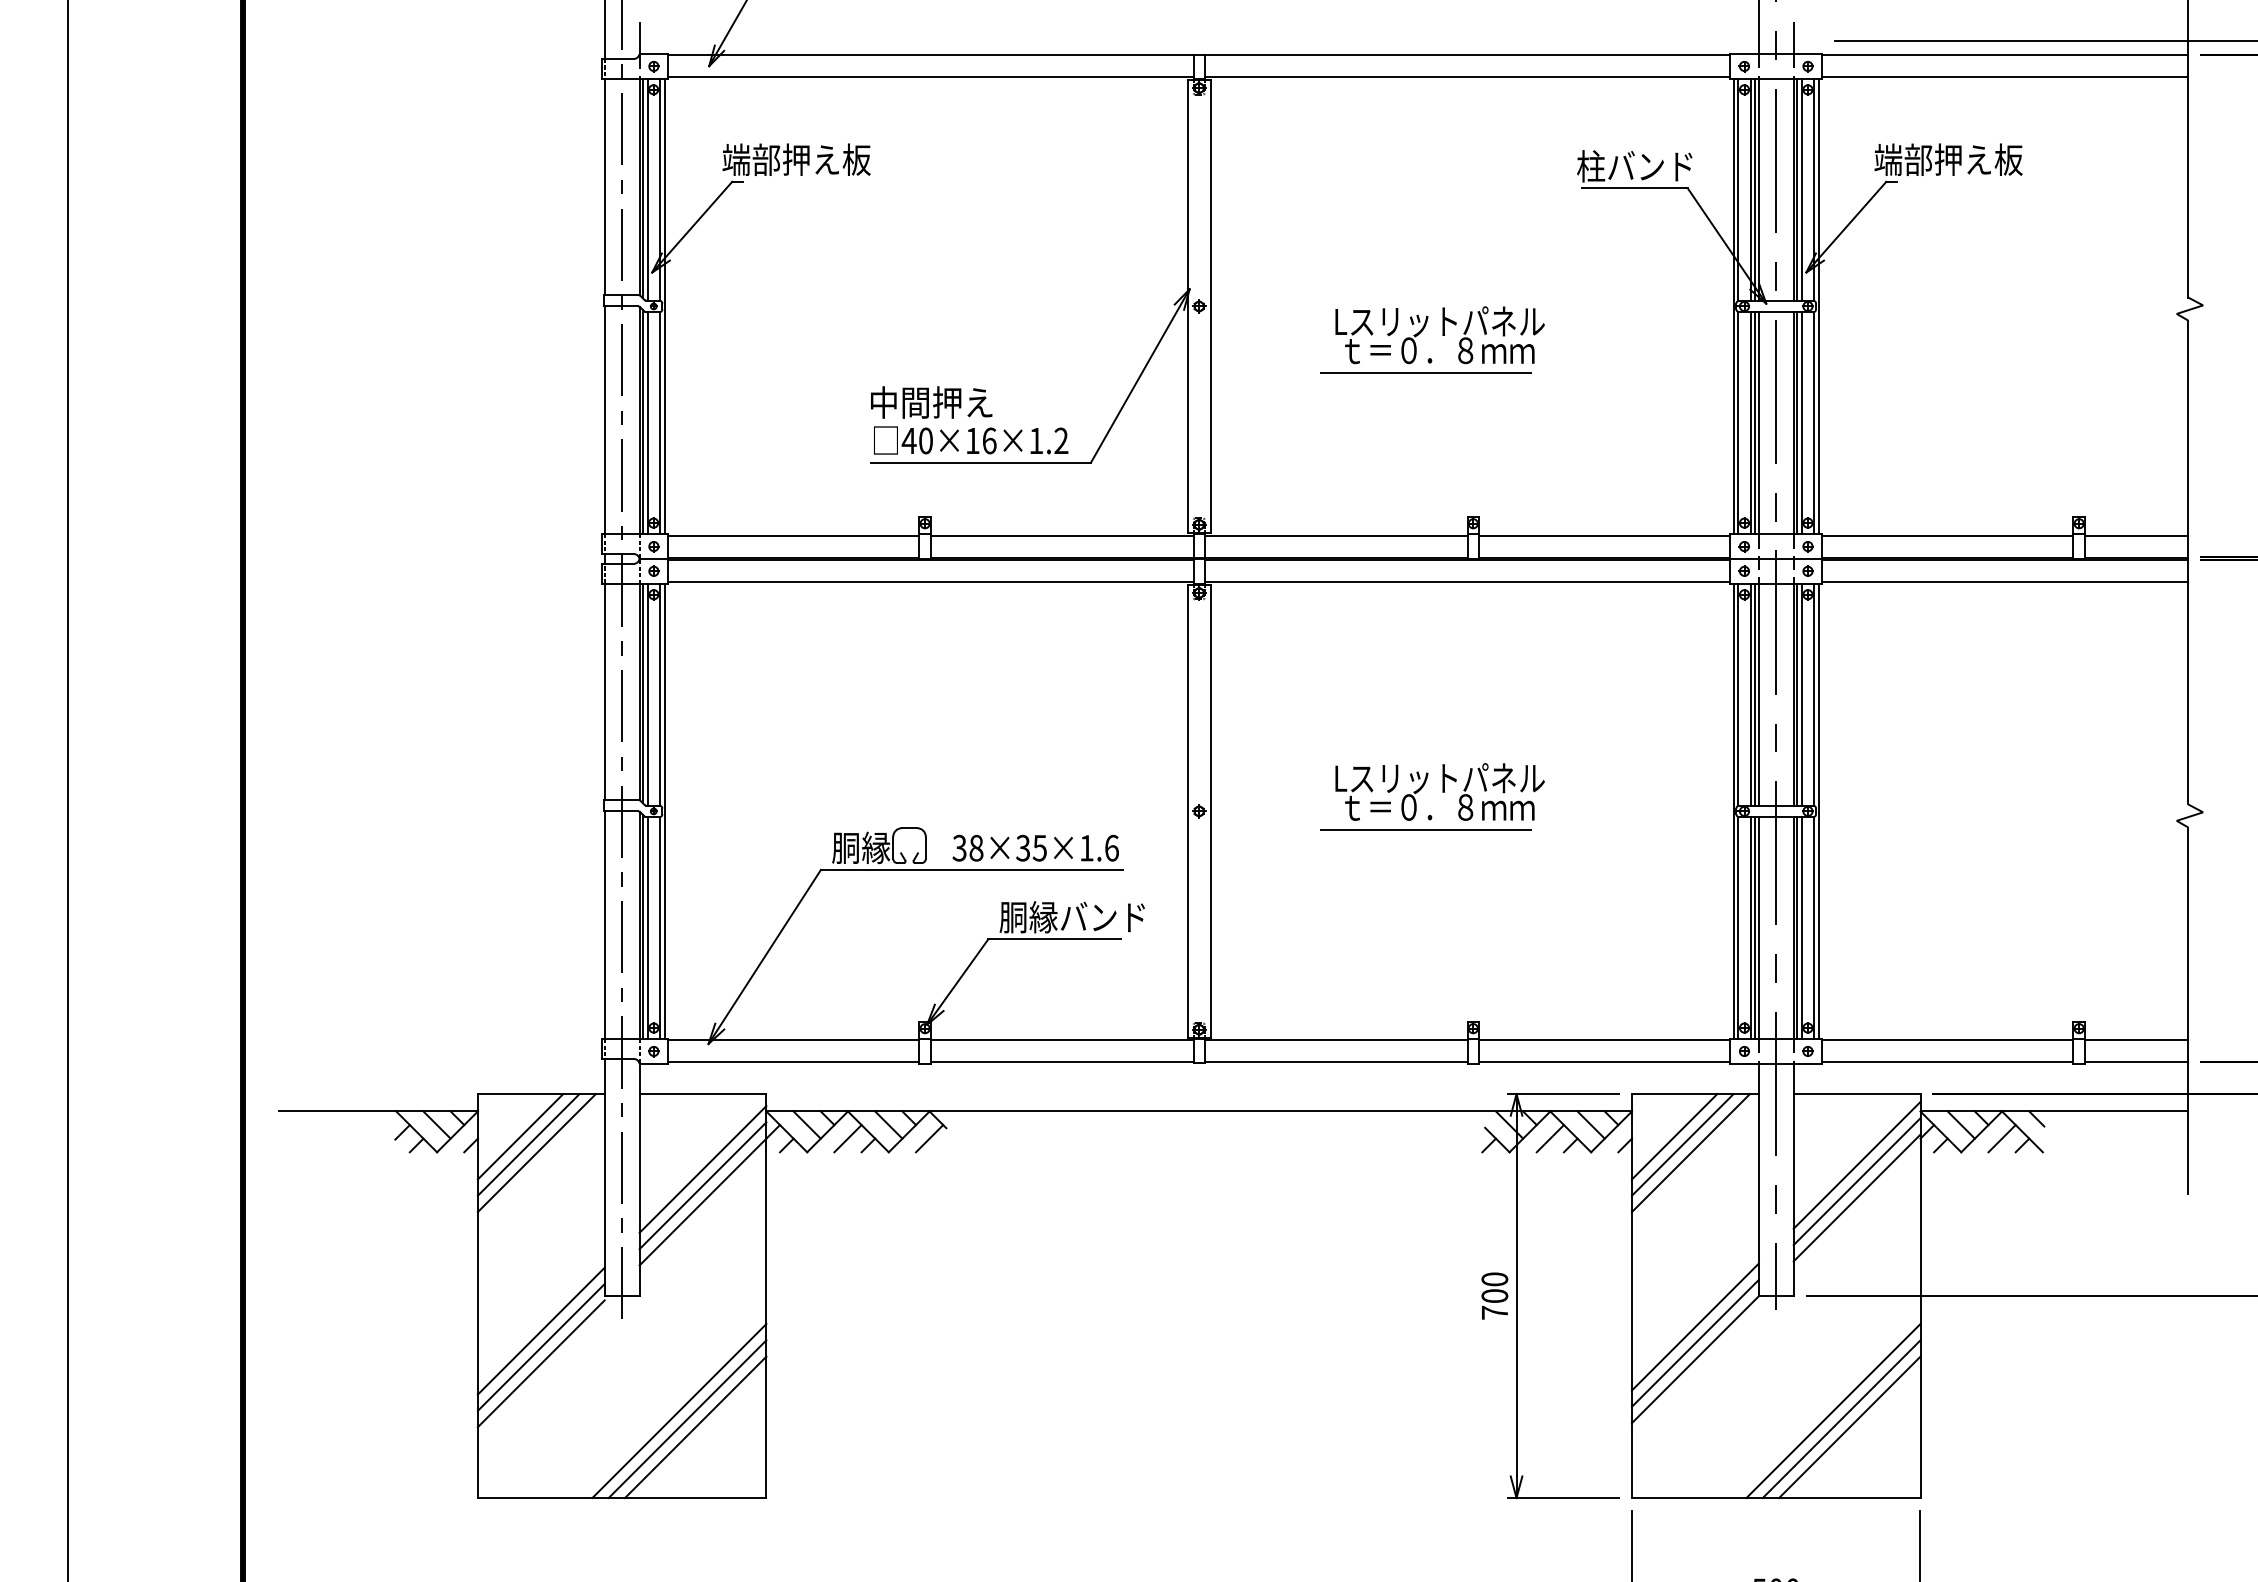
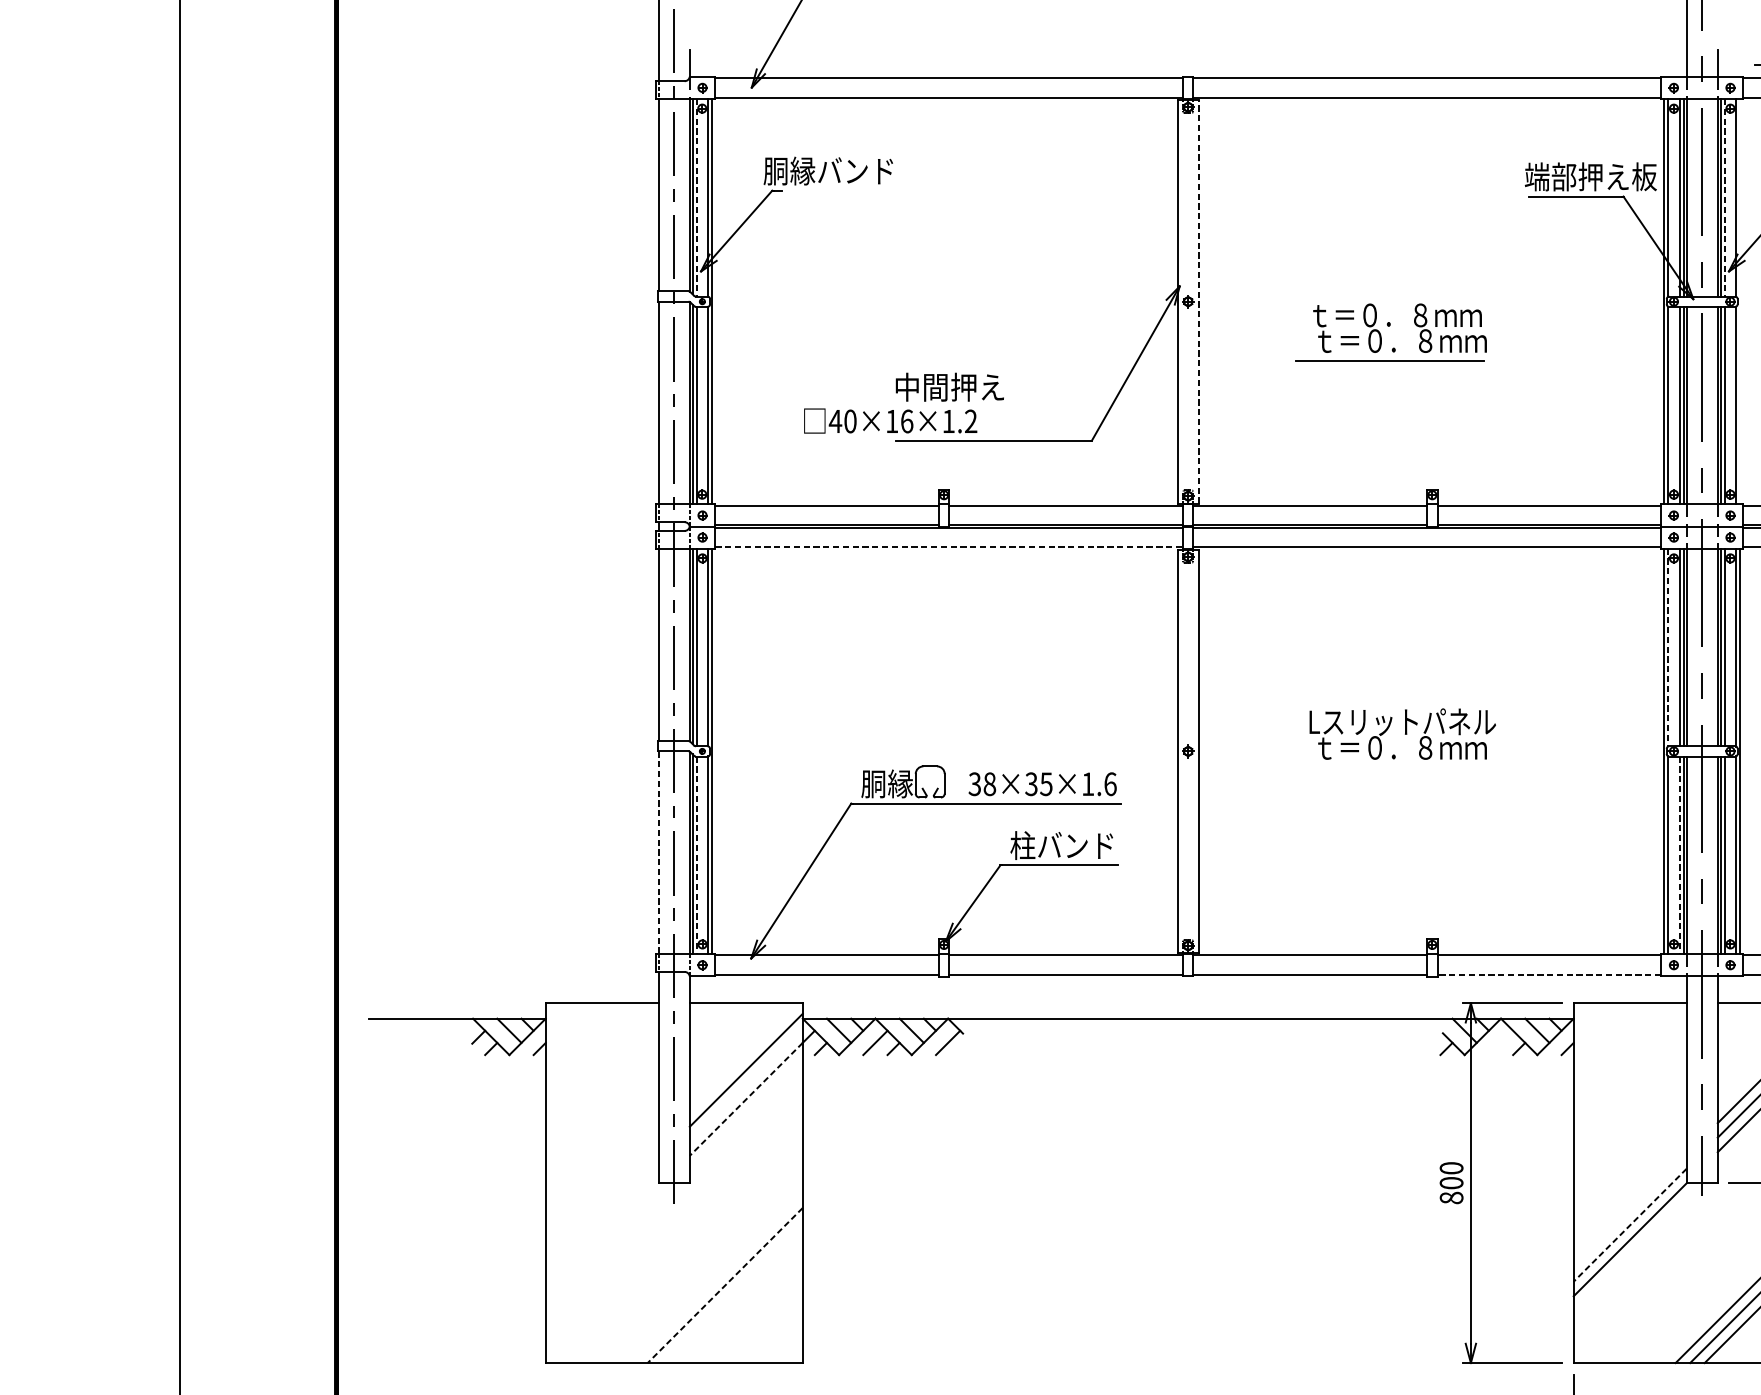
text: (796, 159) -> (829, 170), 端部押え板 -> 胴縁バンド
text: (1651, 166) -> (1591, 177), 柱バンド -> 端部押え板
line: (647, 189) -> (696, 197), solid -> dashed
line: (1801, 189) -> (1724, 197), solid -> dashed
line: (1210, 306) -> (1198, 301), solid -> dashed
line: (1818, 306) -> (1739, 301), removed
text: (1439, 321) -> (1402, 315), Lスリットパネル -> ｔ＝０．８ｍｍ
text: (971, 440) -> (891, 421), moved
line: (931, 582) -> (949, 547), solid -> dashed
line: (1738, 695) -> (1668, 648), solid -> dashed
line: (1425, 829) -> (1389, 767), removed
text: (1071, 916) -> (1074, 845), 胴縁バンド -> 柱バンド
line: (604, 925) -> (658, 853), solid -> dashed
line: (647, 928) -> (696, 855), solid -> dashed
line: (1750, 928) -> (1679, 855), solid -> dashed
line: (1604, 1062) -> (1549, 975), solid -> dashed
line: (520, 1136) -> (583, 1040), removed
line: (1674, 1136) -> (1611, 1040), removed
line: (1549, 1138) -> (1500, 1042), removed
line: (528, 1144) -> (590, 1048), removed
line: (1682, 1144) -> (1618, 1048), removed
line: (536, 1153) -> (597, 1056), removed
line: (1690, 1153) -> (1625, 1056), removed
line: (702, 1185) -> (745, 1084), removed
line: (703, 1202) -> (746, 1099), solid -> dashed
text: (1494, 1312) -> (1451, 1197), 700 -> 800
line: (1694, 1326) -> (1629, 1210), removed
line: (540, 1330) -> (601, 1213), removed
line: (1695, 1343) -> (1630, 1225), solid -> dashed
line: (540, 1347) -> (601, 1228), removed
line: (540, 1363) -> (601, 1243), removed
line: (679, 1411) -> (725, 1285), solid -> dashed
line: (687, 1419) -> (732, 1293), removed
line: (695, 1427) -> (739, 1300), removed

